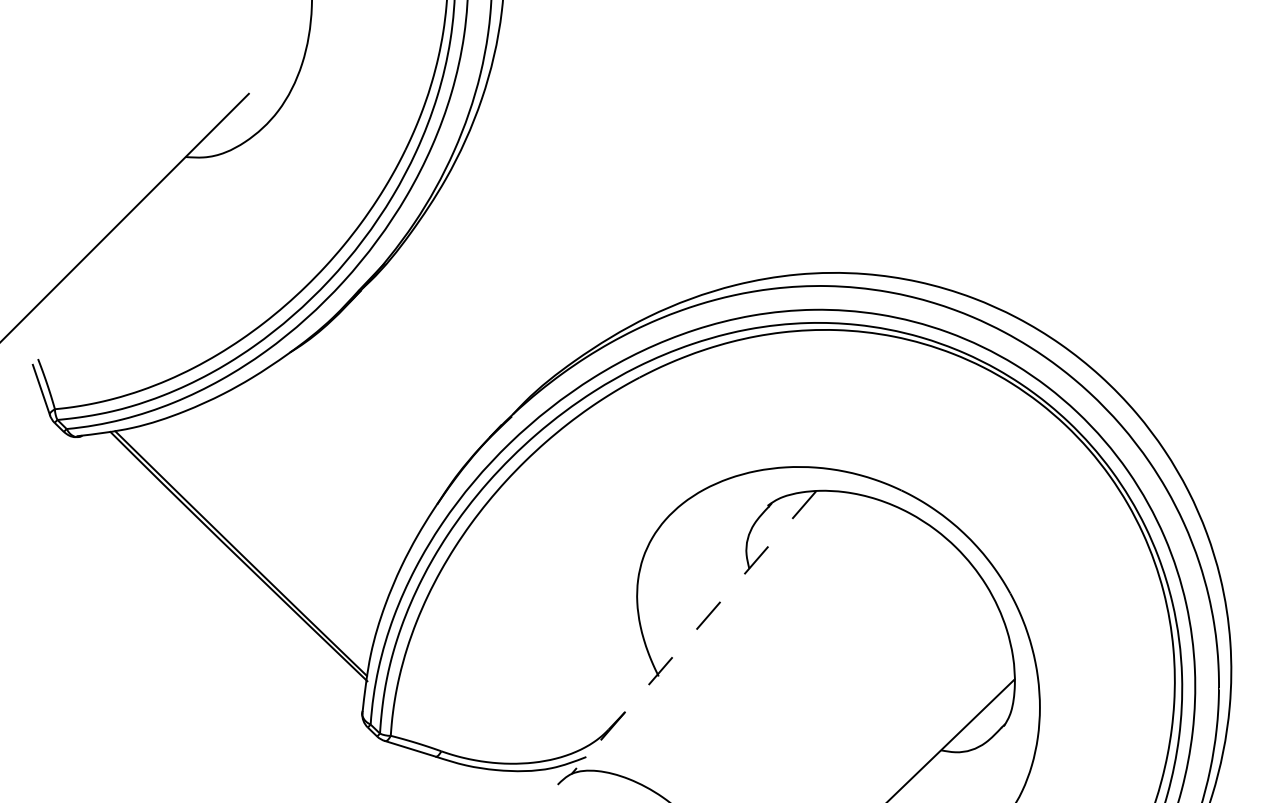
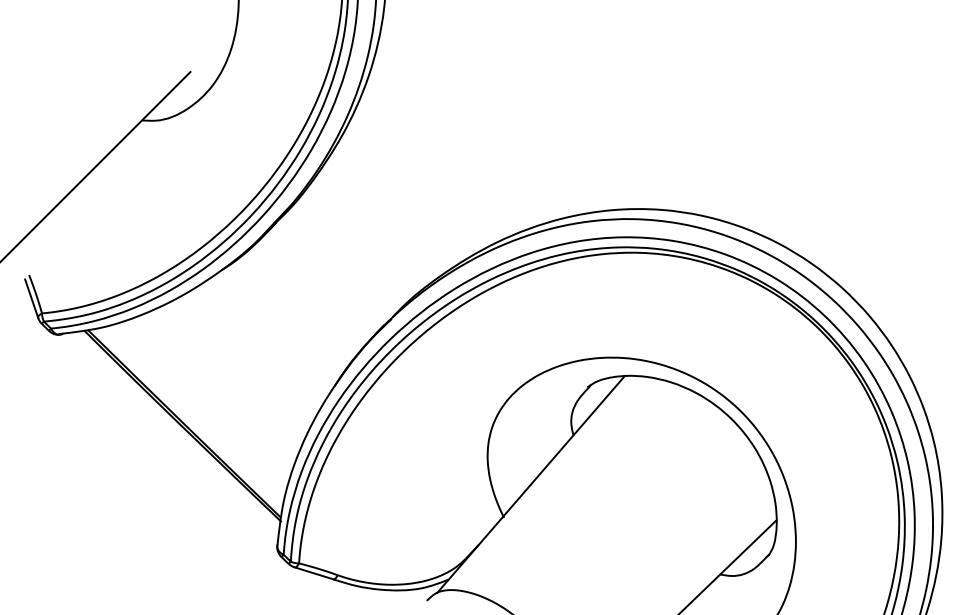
line: (694, 632) -> (531, 484), dashed -> solid

